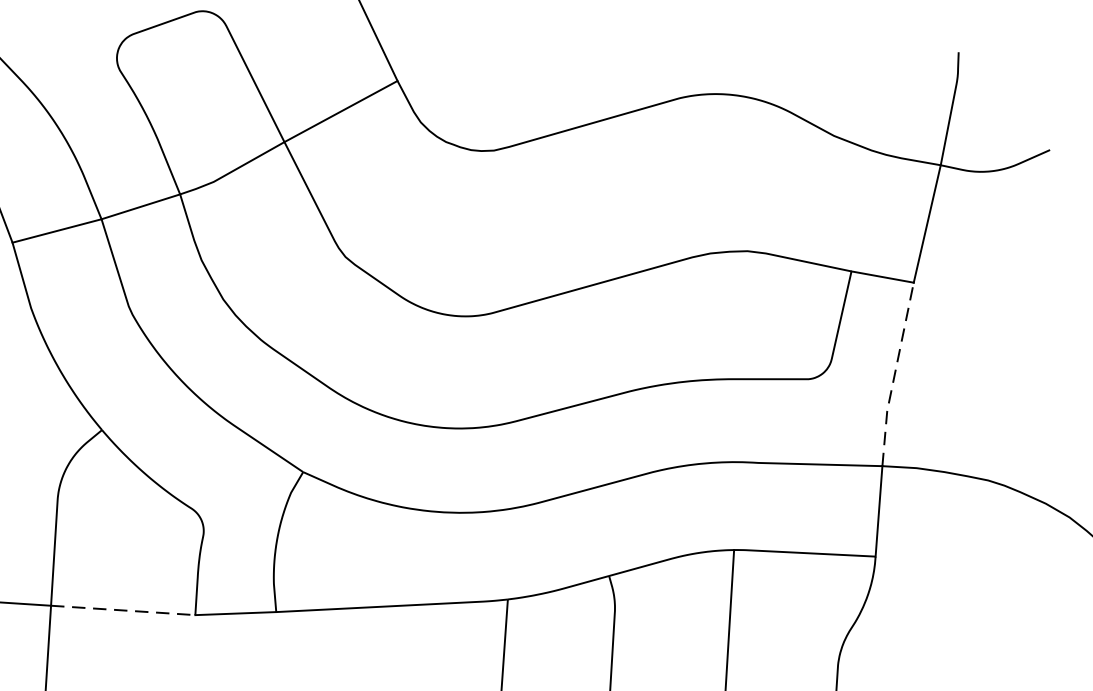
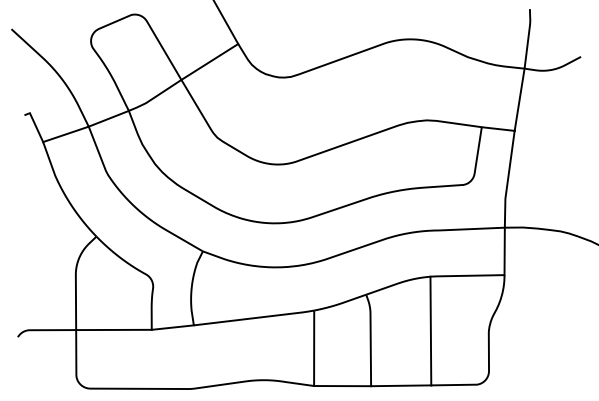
line: (895, 374) -> (508, 179), dashed -> solid
line: (122, 609) -> (113, 329), dashed -> solid

